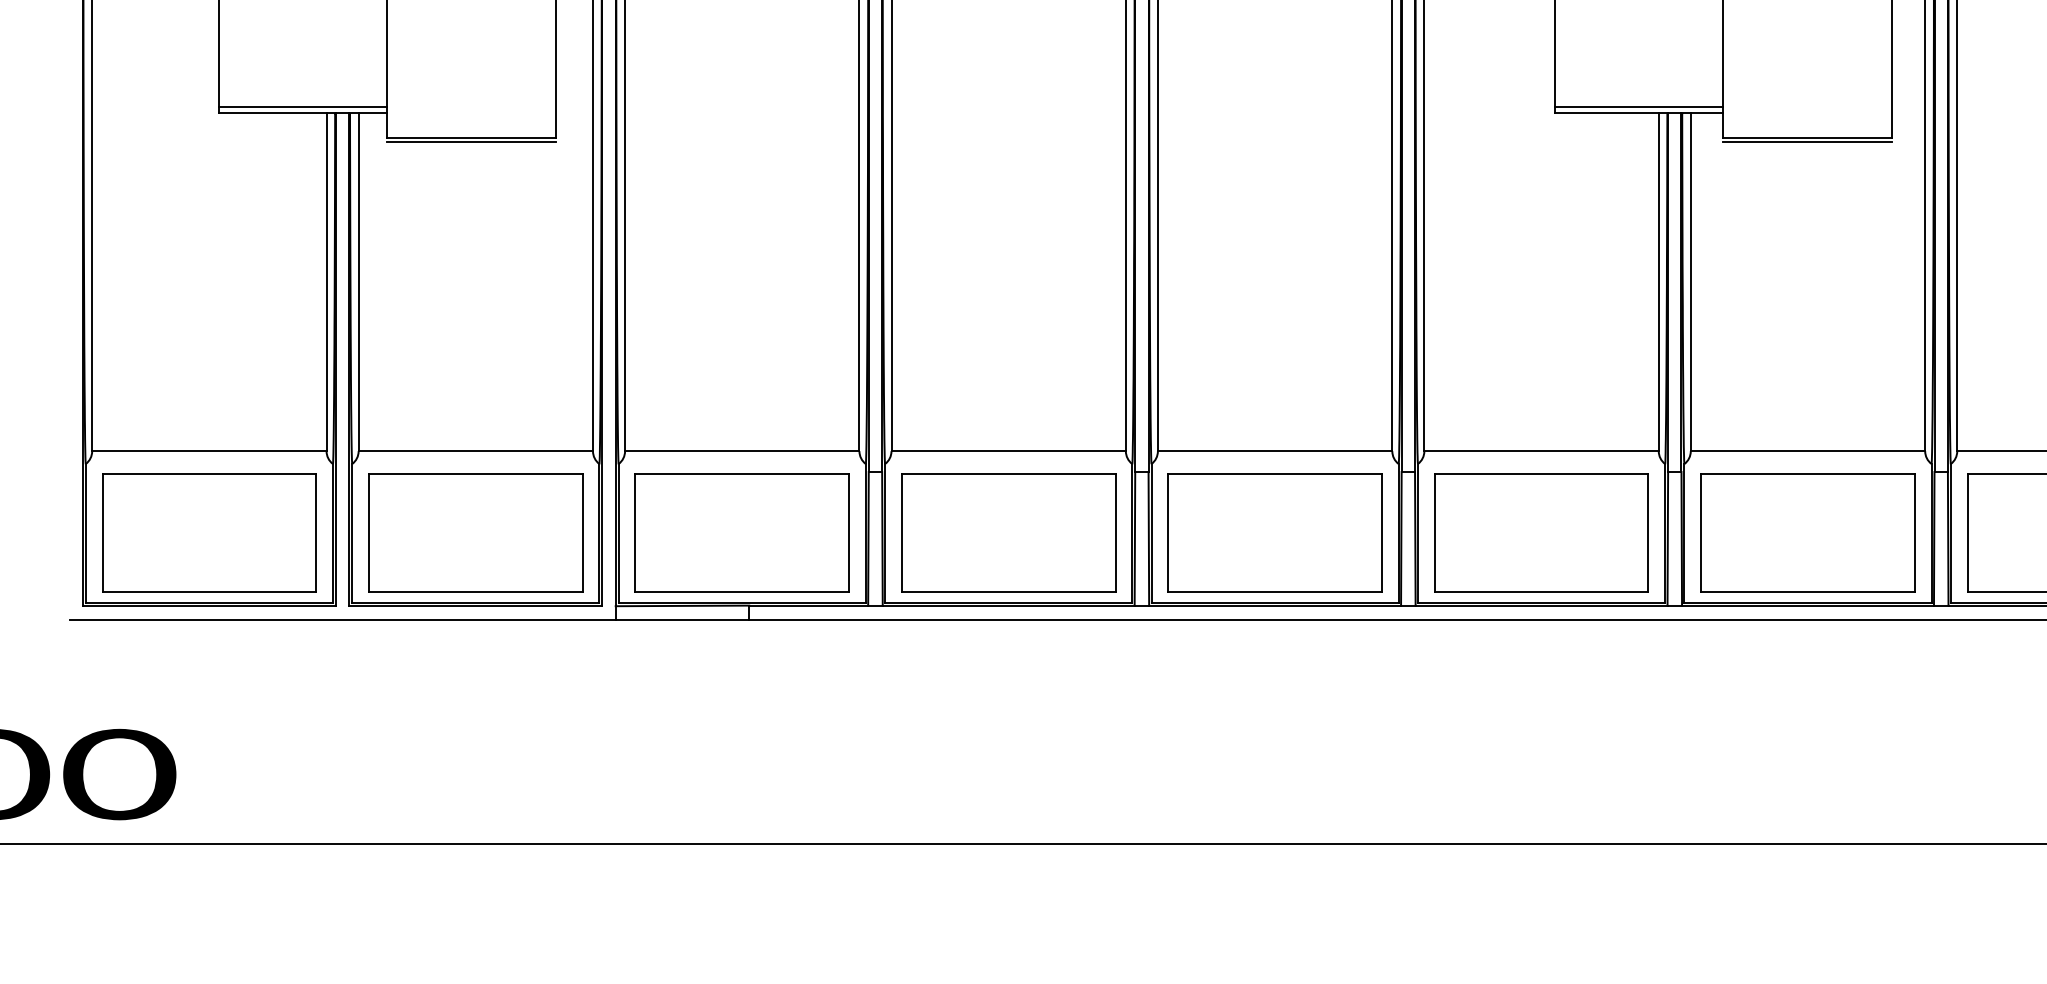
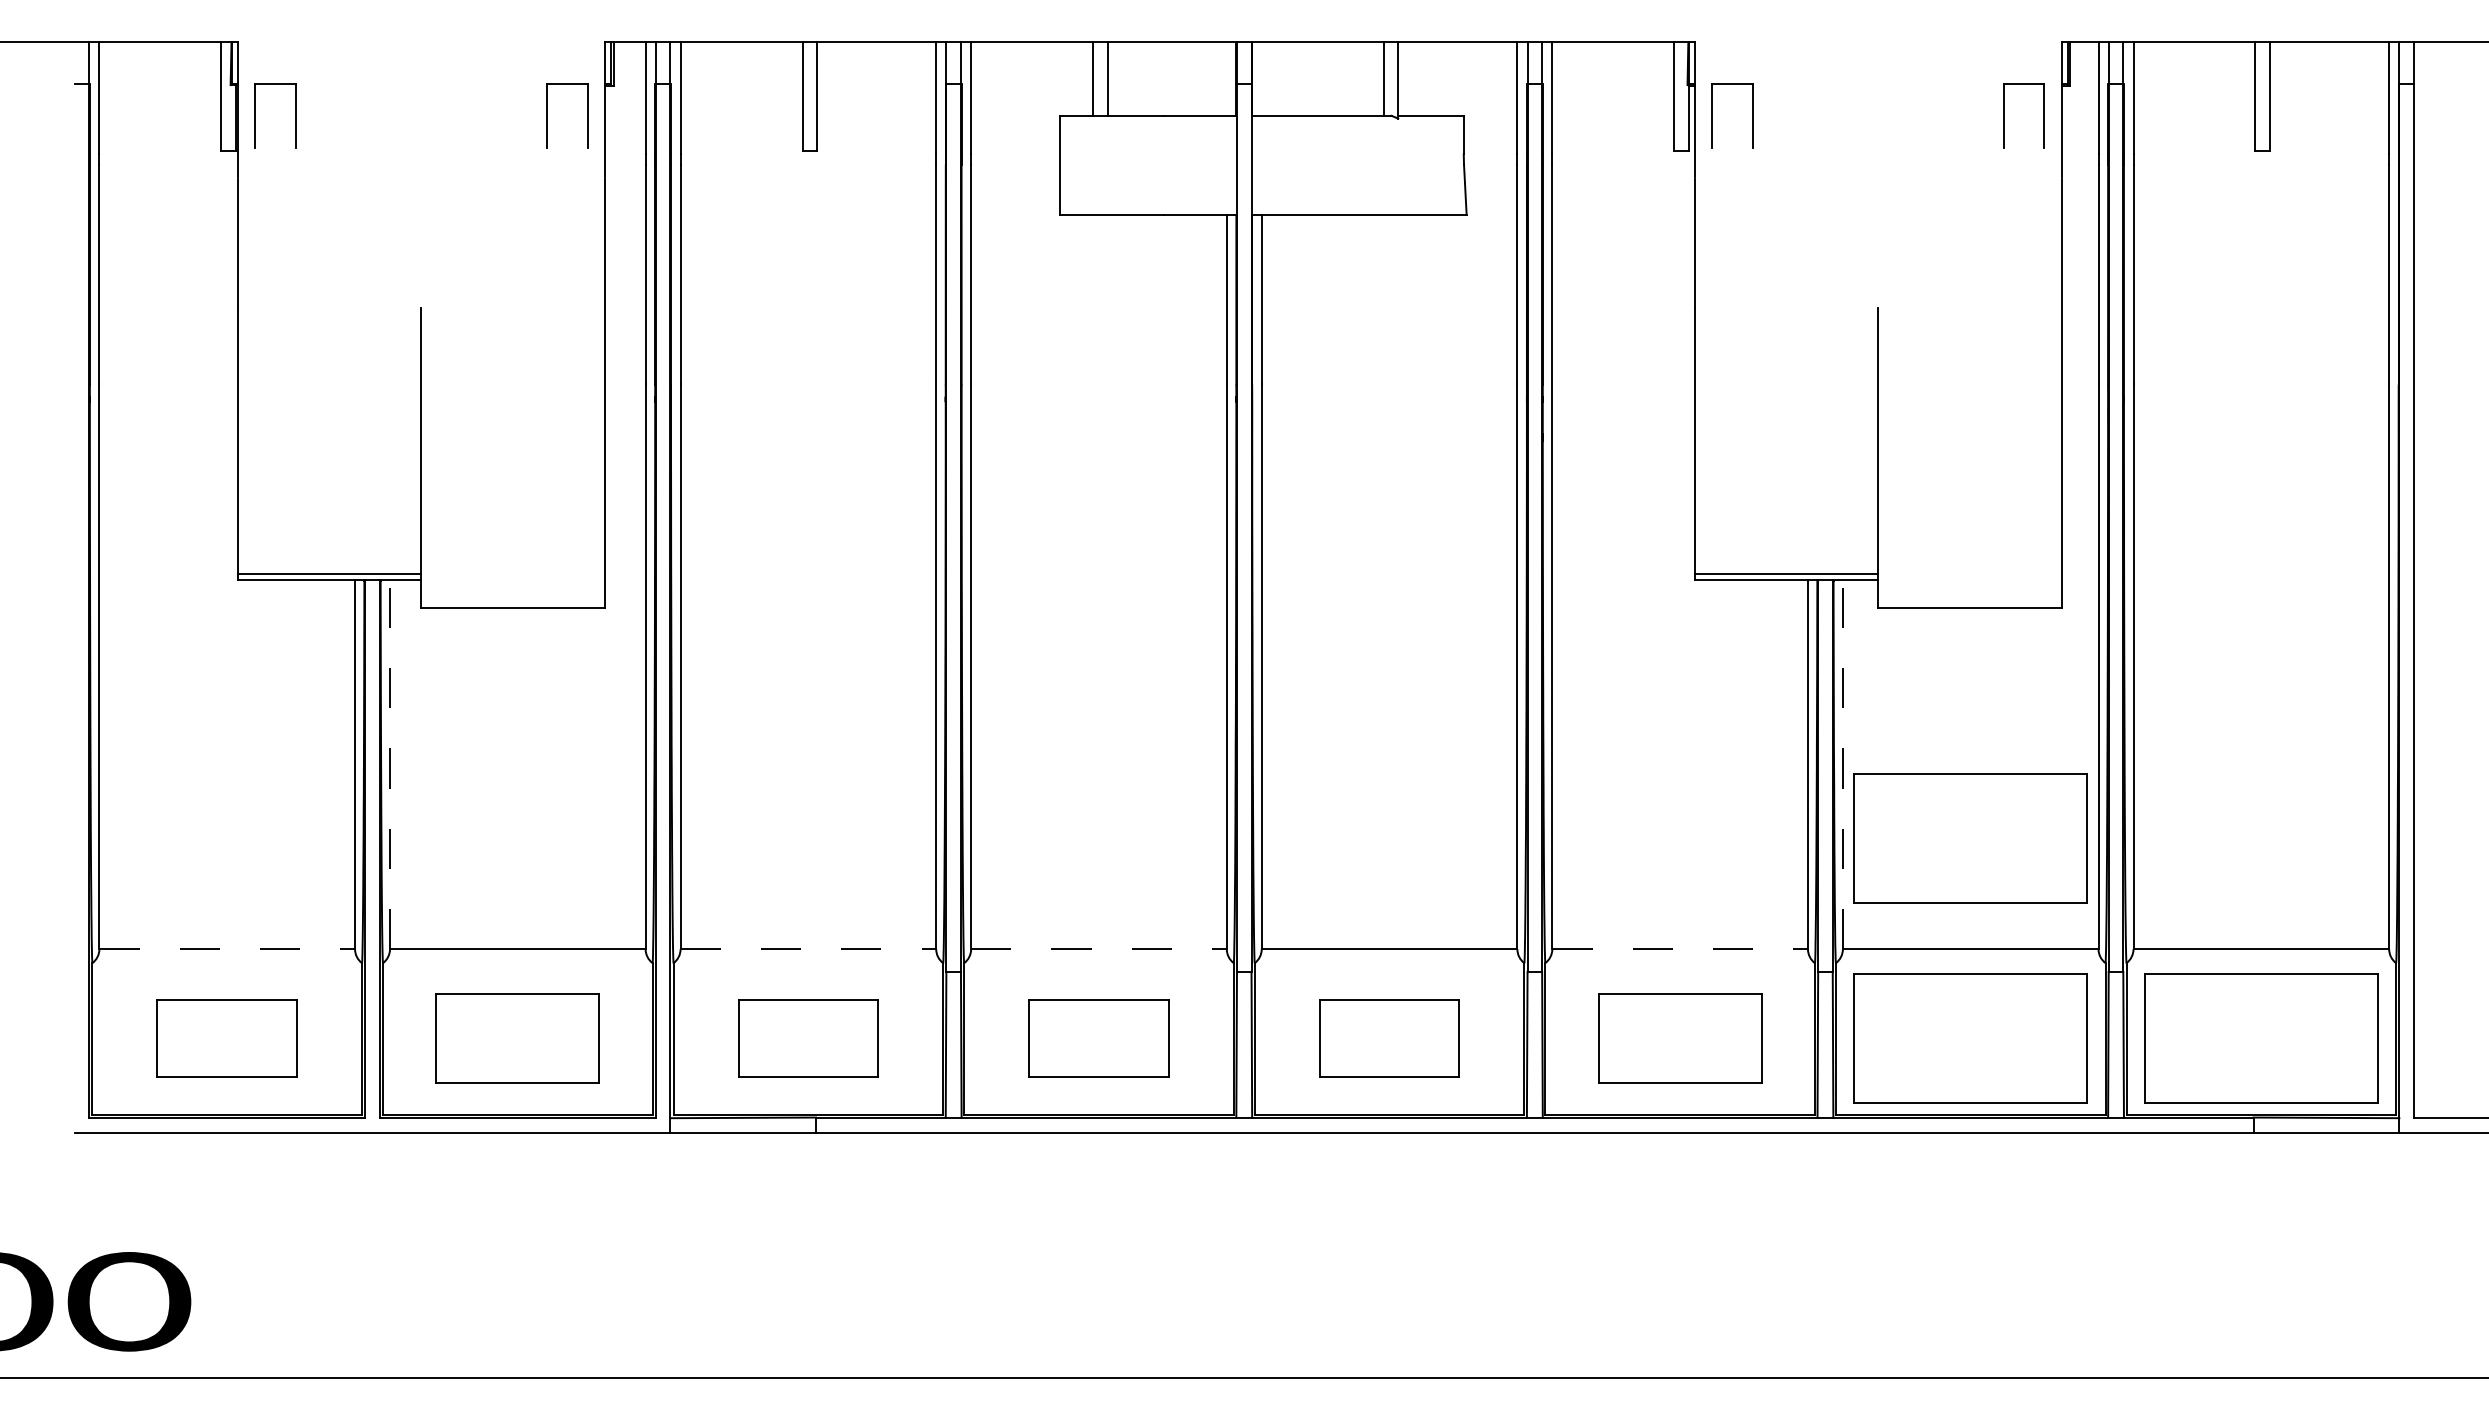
line: (471, 141) -> (513, 611), removed
line: (1806, 141) -> (1969, 611), removed
line: (359, 281) -> (390, 764), solid -> dashed
line: (1690, 281) -> (1842, 764), solid -> dashed
part: (1807, 349) -> (1970, 838), added
line: (209, 451) -> (227, 949), solid -> dashed
line: (742, 451) -> (808, 949), solid -> dashed
line: (1008, 451) -> (1098, 949), solid -> dashed
line: (1541, 451) -> (1680, 949), solid -> dashed
part: (209, 533) -> (227, 1038), size x0.6
part: (475, 533) -> (517, 1038), size x0.7
part: (742, 533) -> (808, 1038), size x0.6
part: (1008, 533) -> (1098, 1038), size x0.6
part: (1275, 533) -> (1389, 1038), size x0.6
part: (1541, 533) -> (1680, 1038), size x0.7

